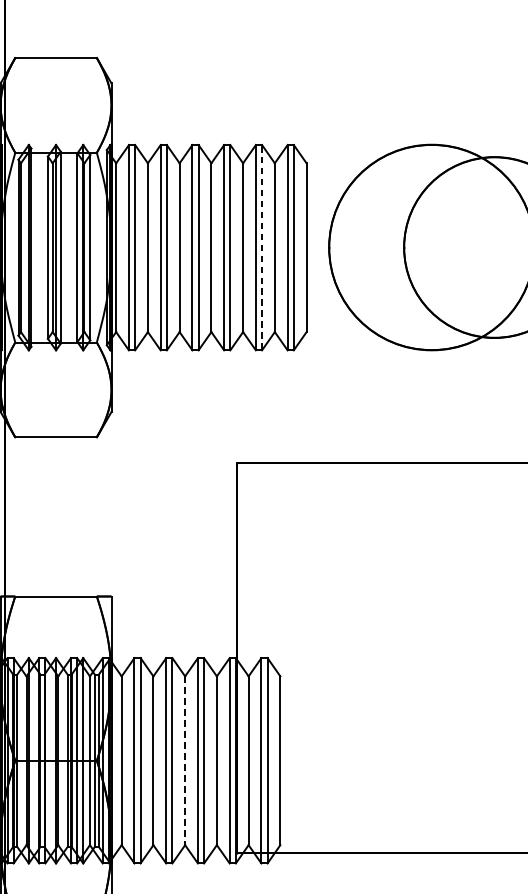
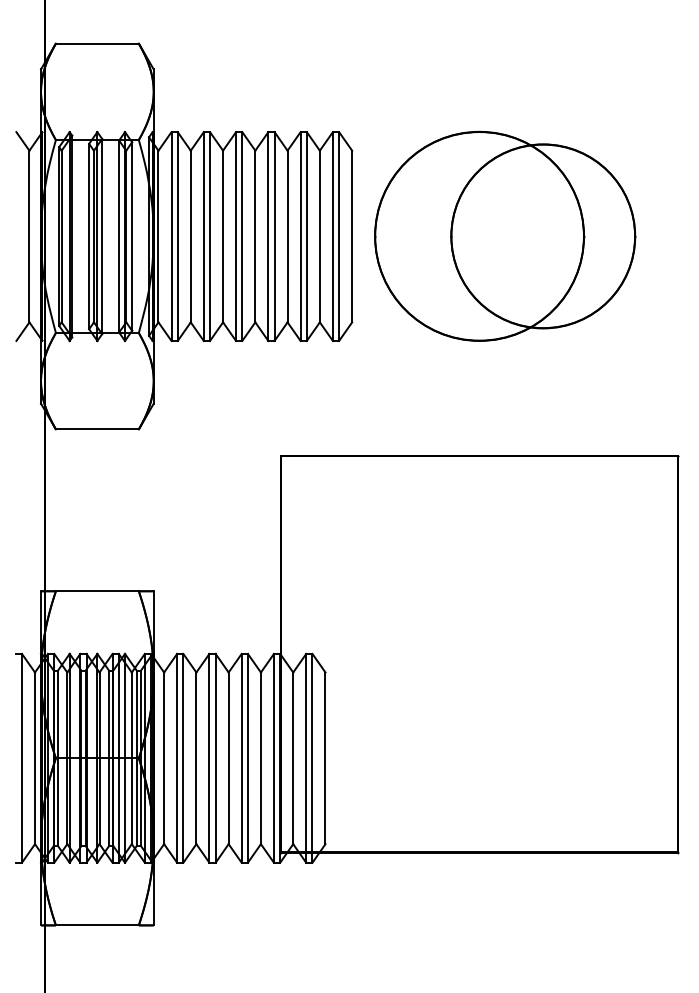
line: (261, 247) -> (306, 236), dashed -> solid
line: (185, 760) -> (228, 758), dashed -> solid

